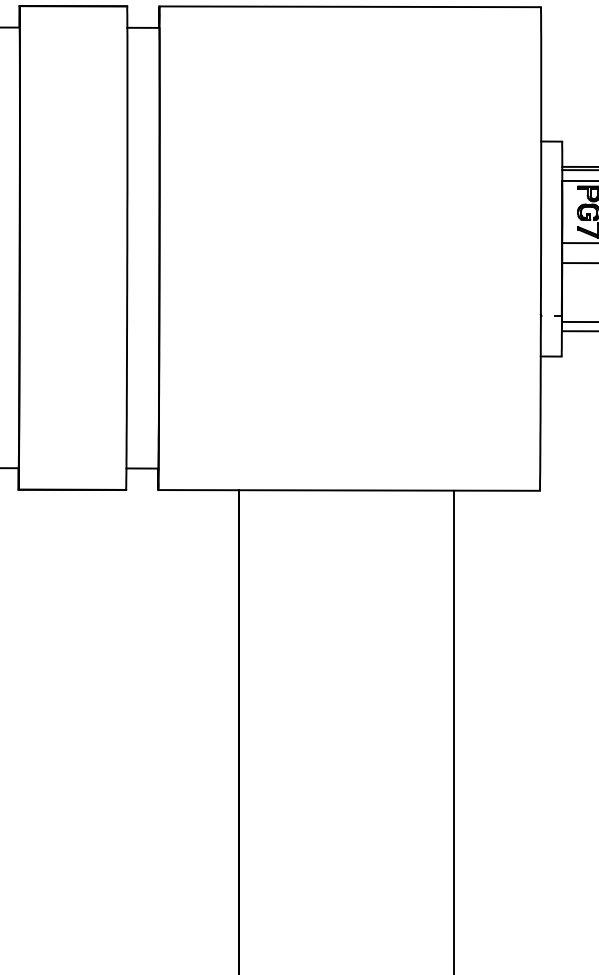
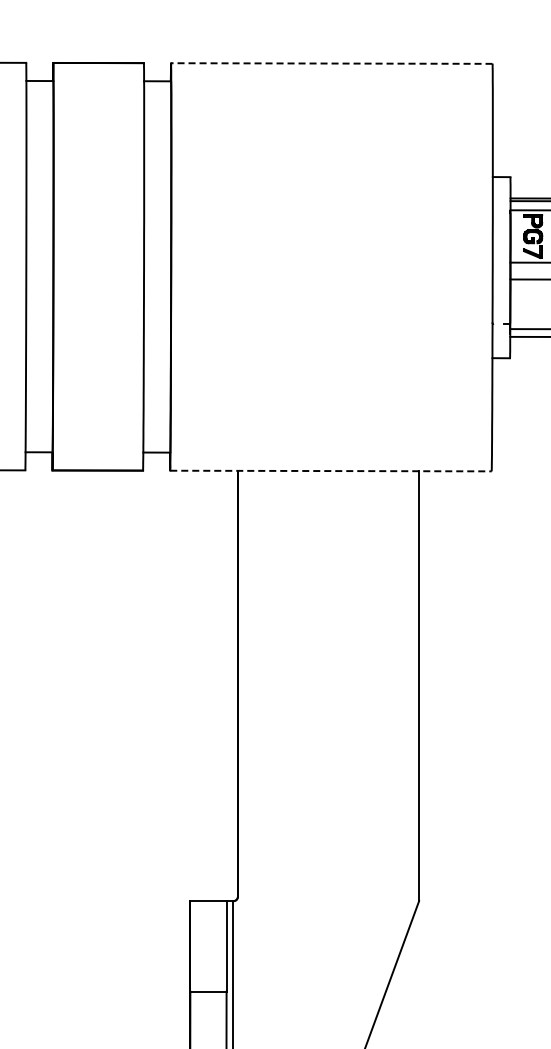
line: (349, 6) -> (331, 63), solid -> dashed
line: (349, 490) -> (331, 471), solid -> dashed

